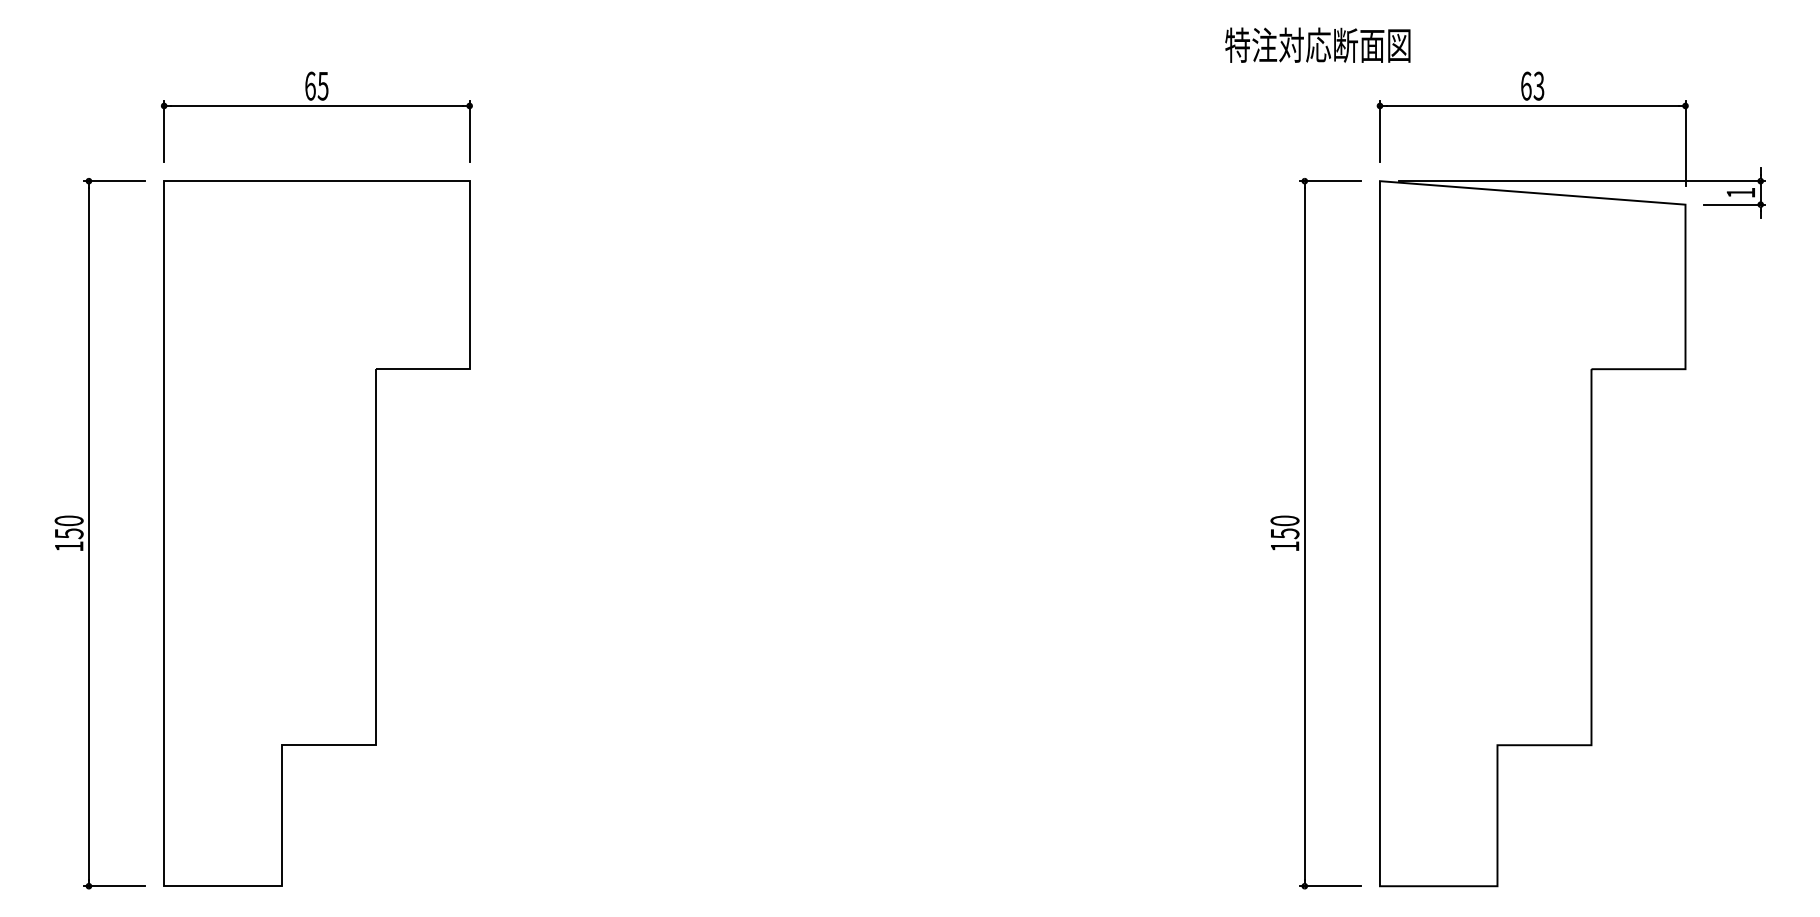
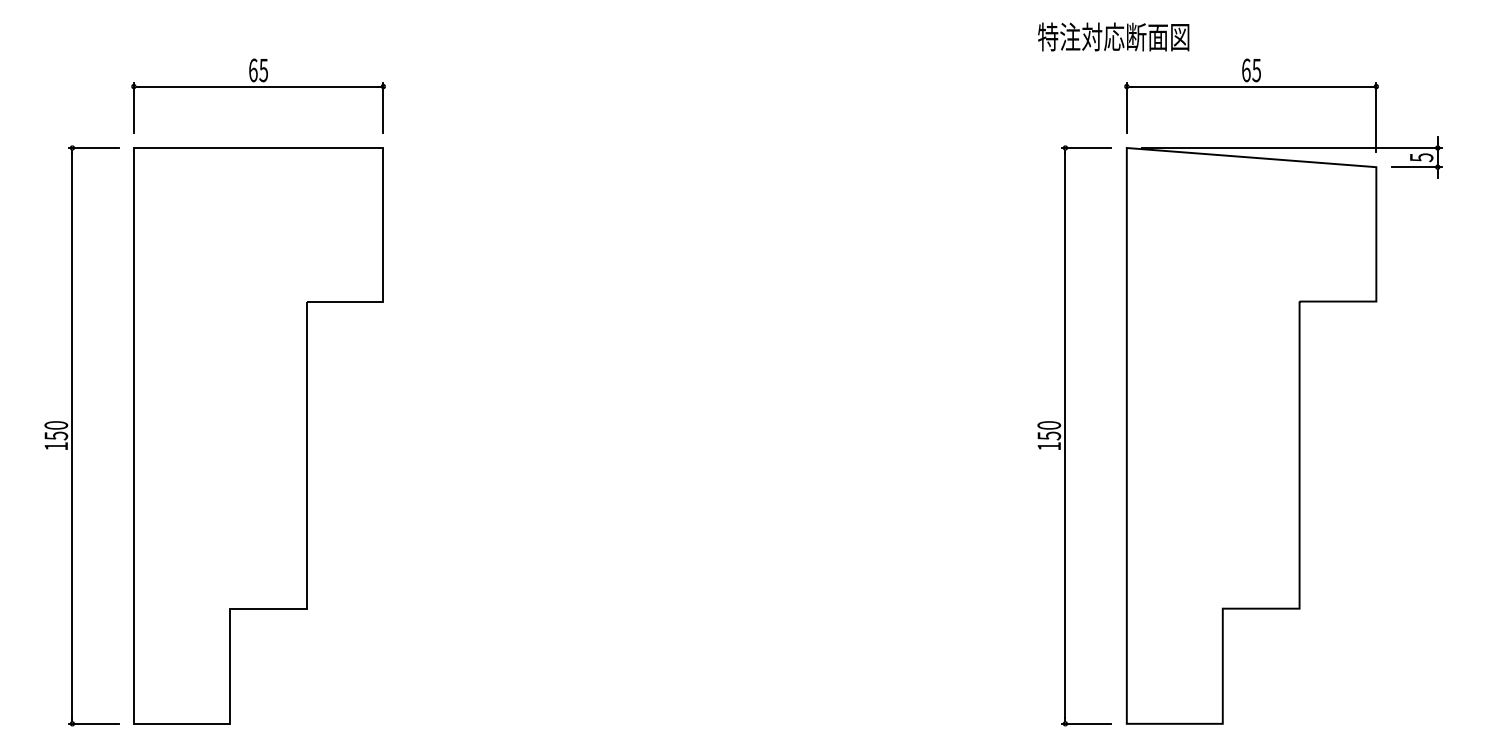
text: (1317, 44) -> (1113, 36), moved
text: (1538, 85) -> (1256, 69), 63 -> 65
text: (1740, 192) -> (1421, 157), 1 -> 5

